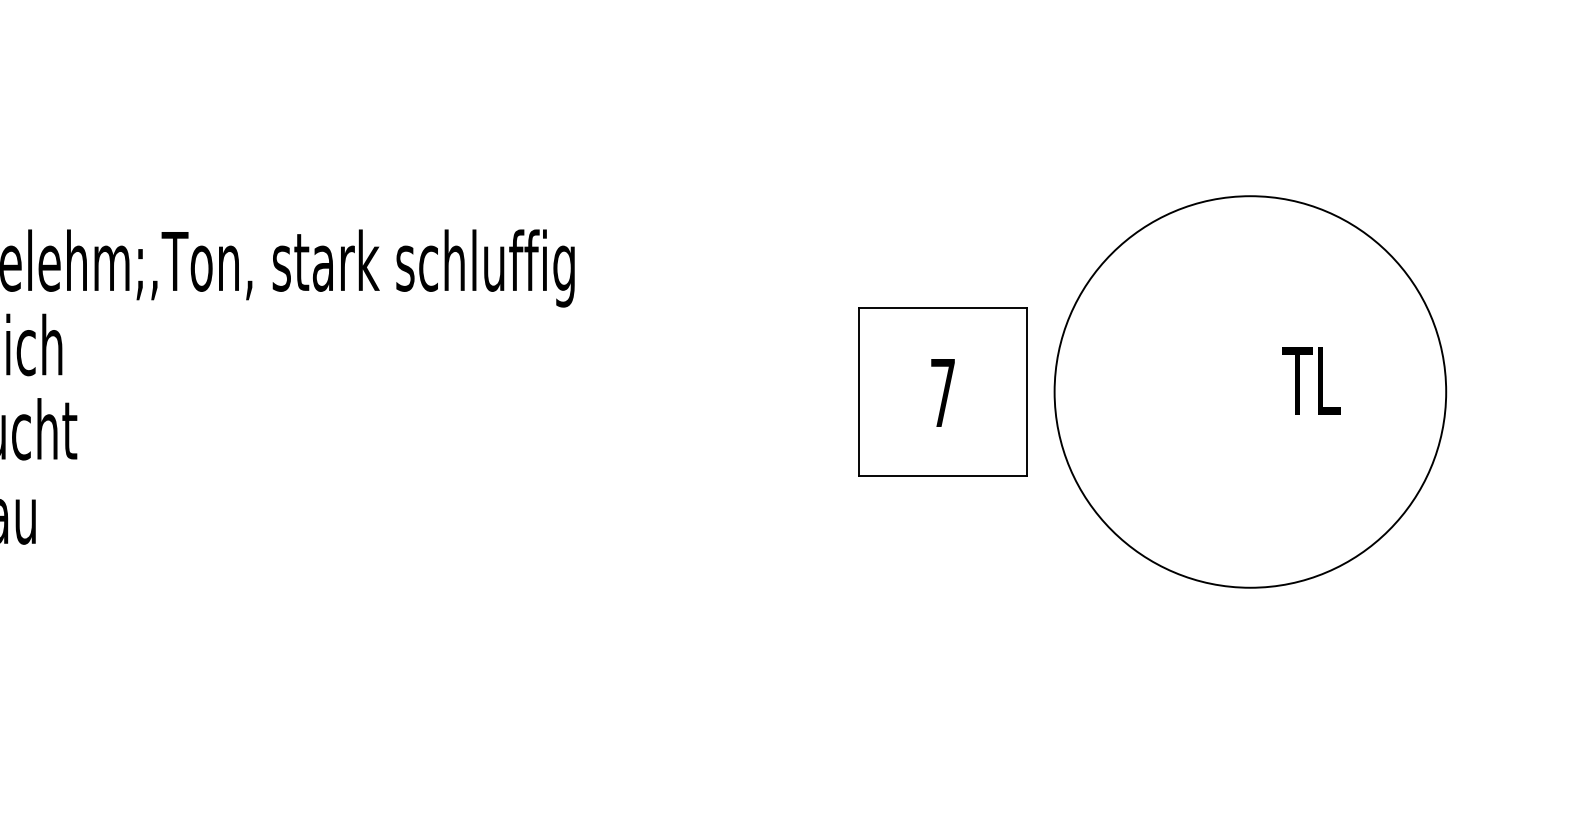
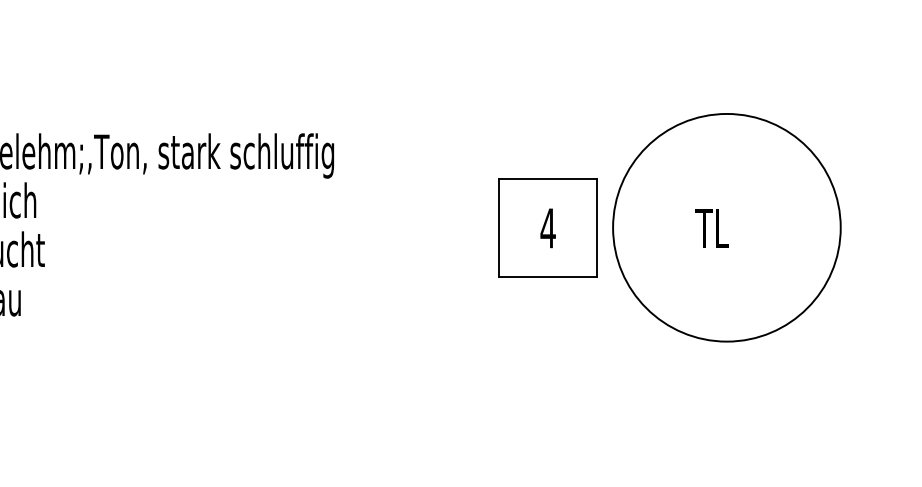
text: (1309, 381) -> (711, 228), moved
text: (941, 393) -> (547, 228), 7 -> 4

